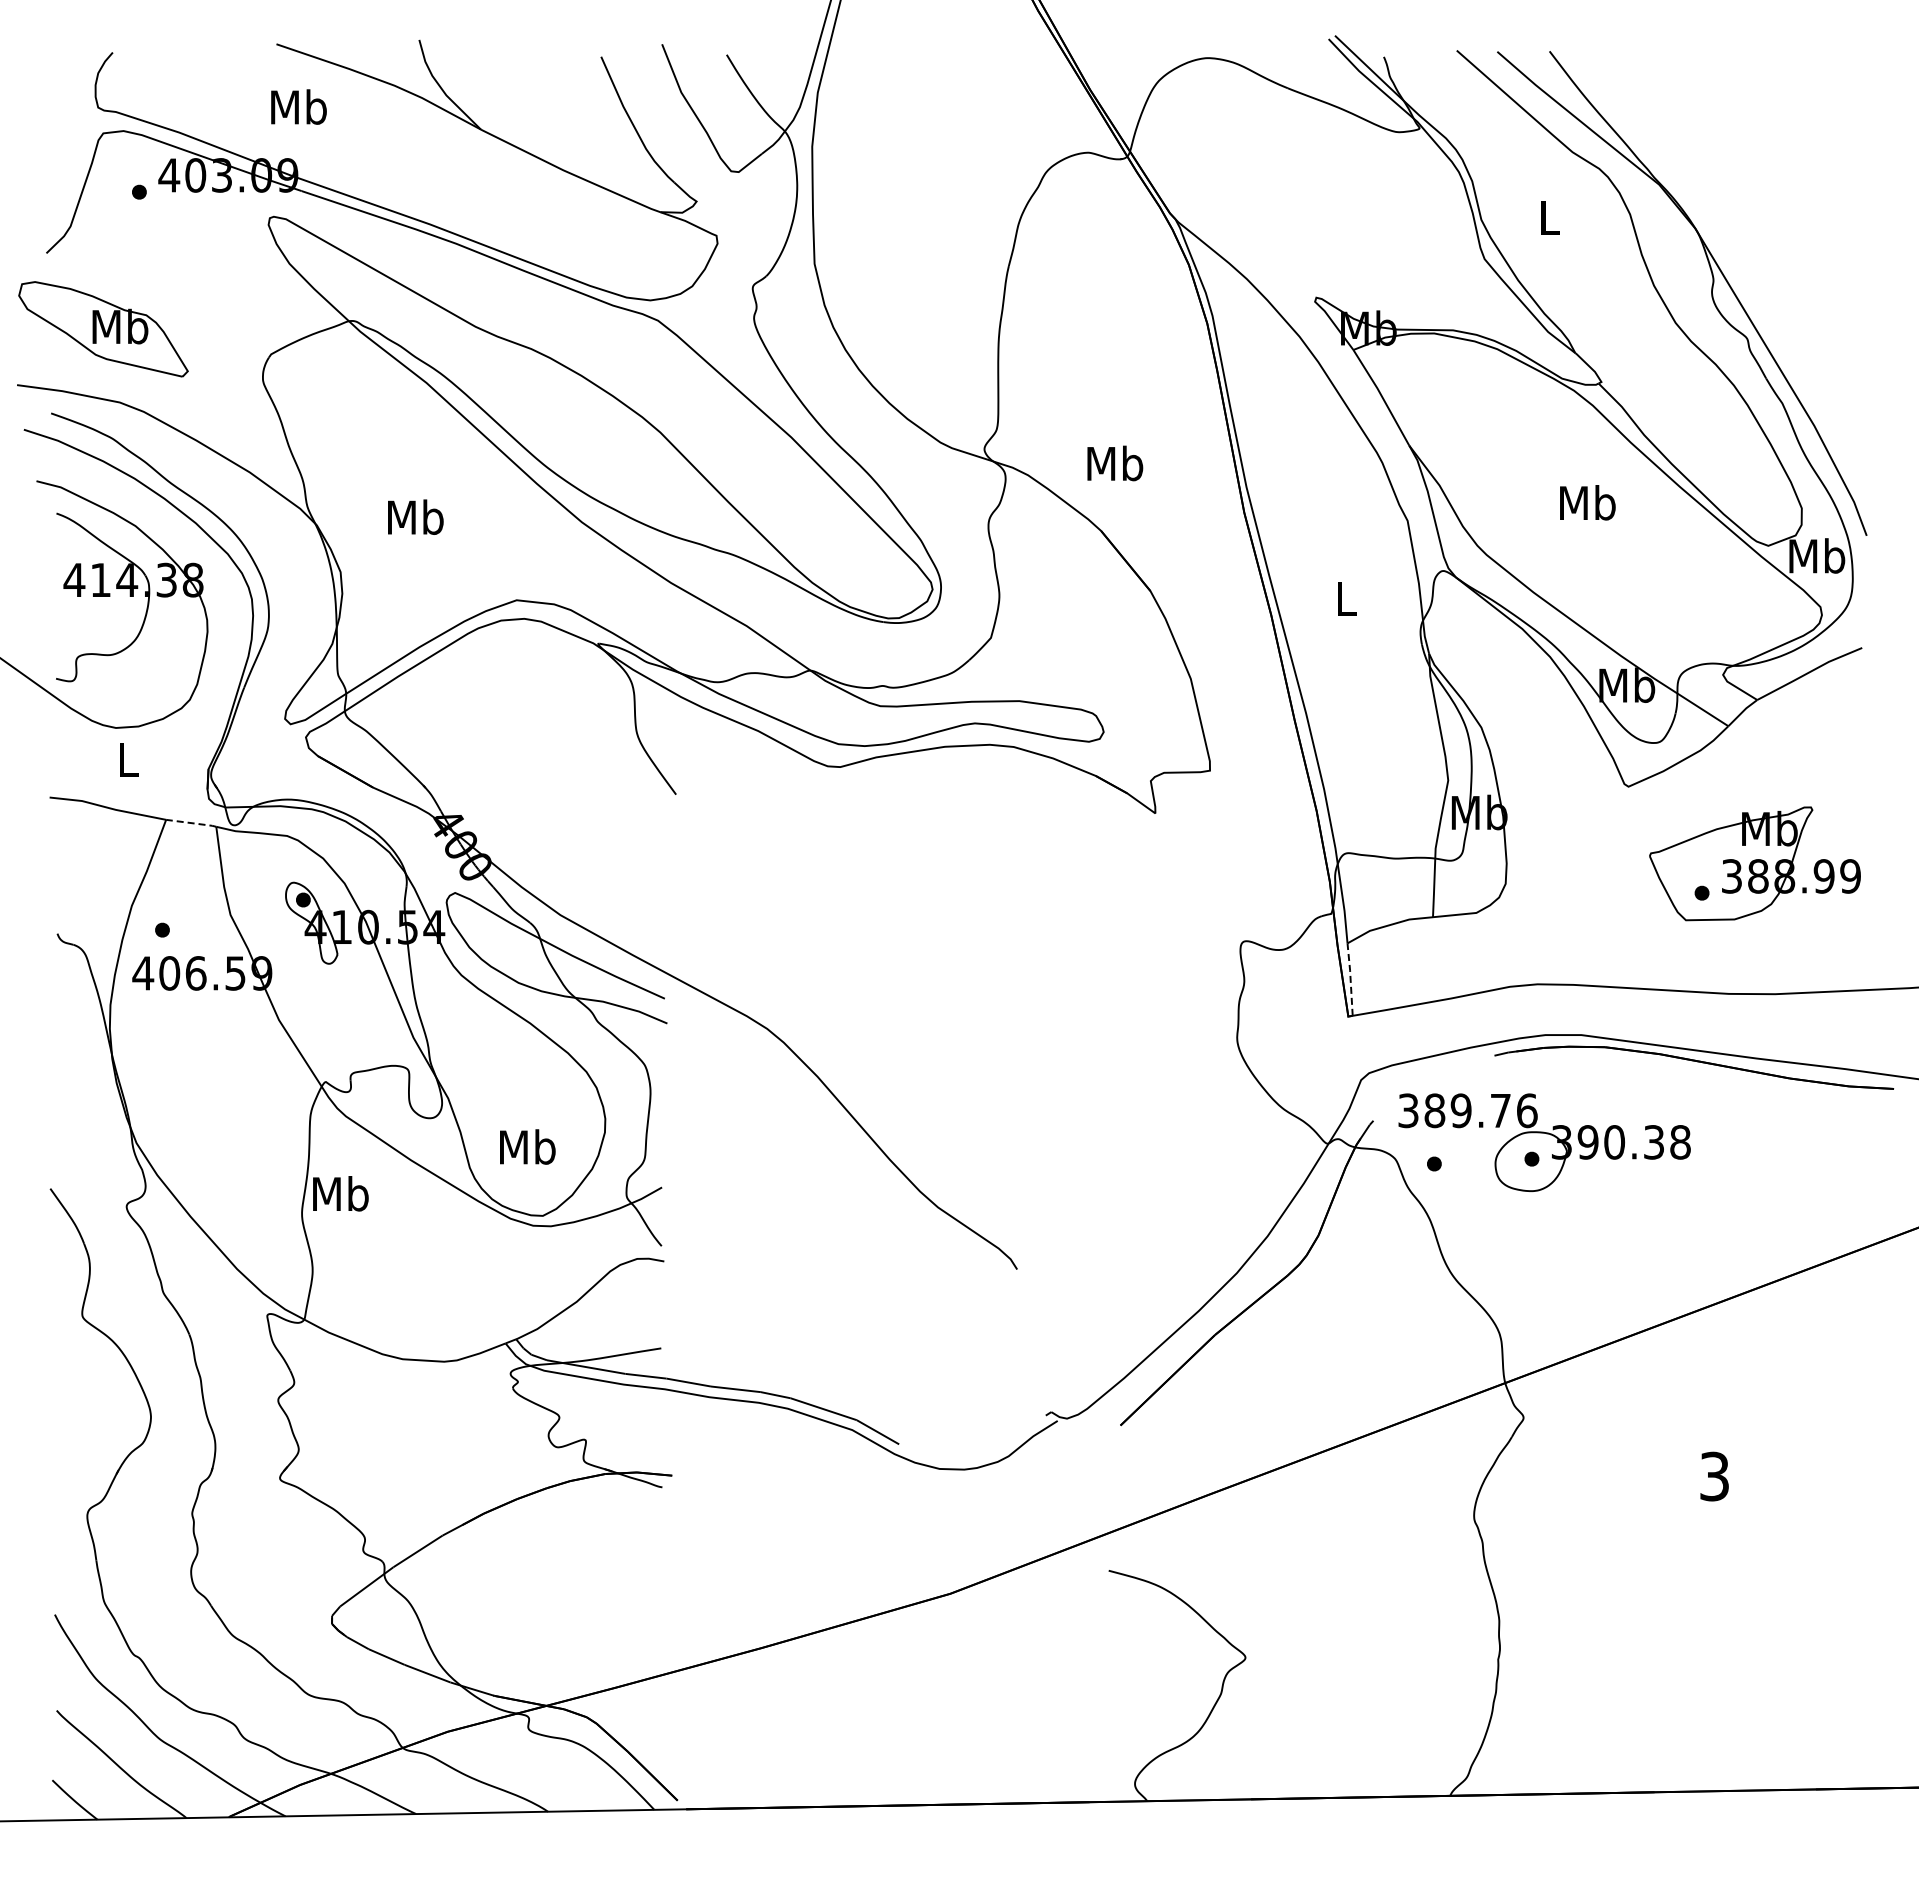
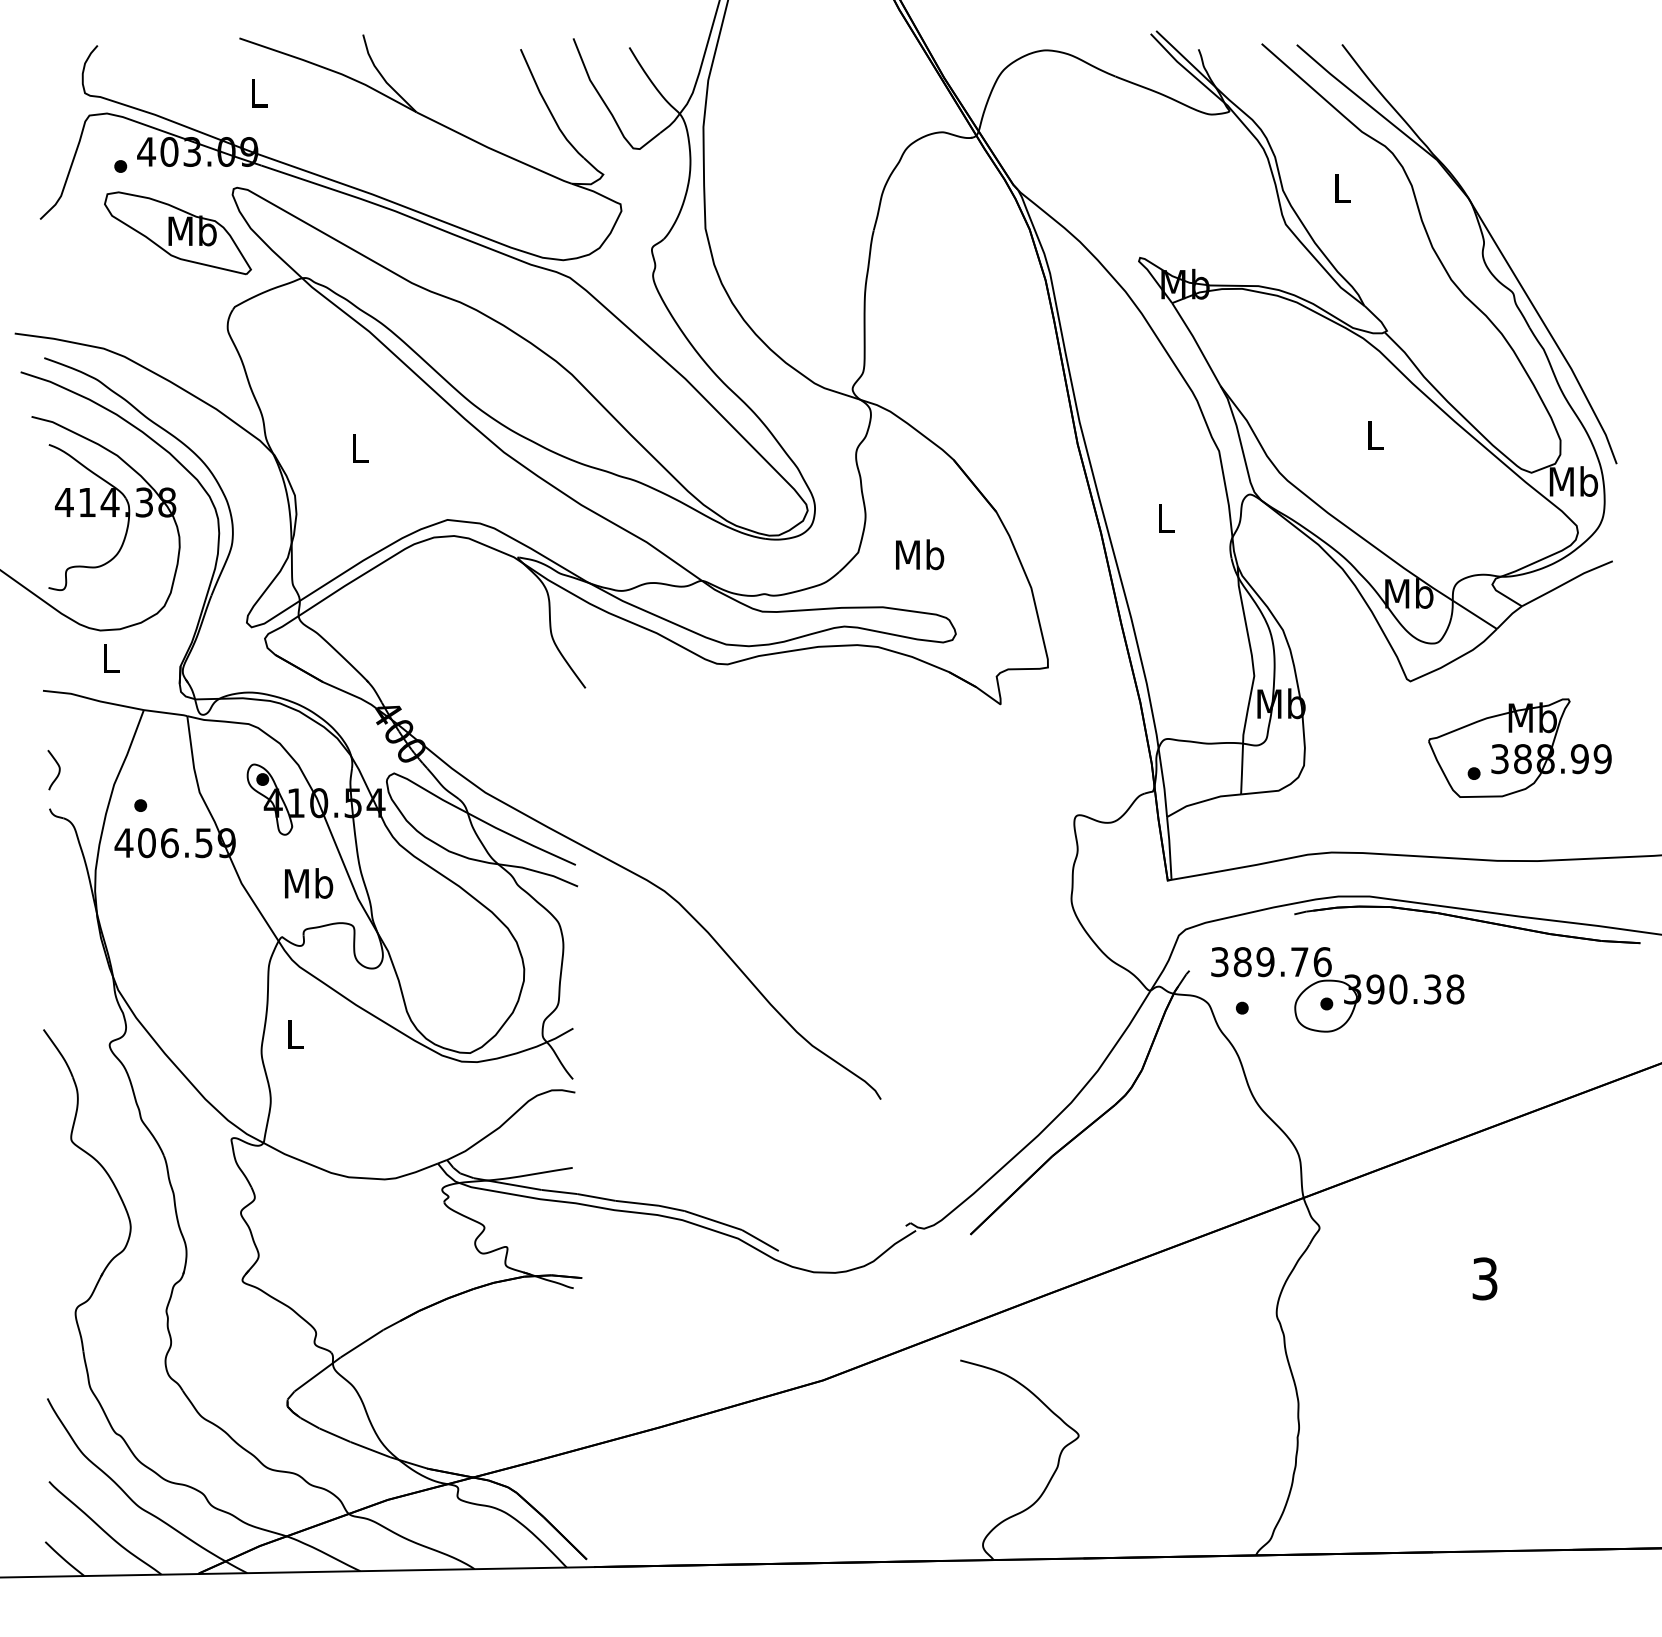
text: (298, 106) -> (258, 92), Mb -> L
part: (103, 329) -> (177, 233), moved
text: (1115, 463) -> (920, 554), moved
text: (1587, 502) -> (1374, 435), Mb -> L
text: (415, 516) -> (359, 447), Mb -> L
line: (191, 823) -> (165, 713), dashed -> solid
curve: (67, 891) -> (58, 772), added
line: (1350, 979) -> (1169, 848), dashed -> solid
text: (527, 1146) -> (308, 883), moved
text: (340, 1193) -> (294, 1033), Mb -> L

